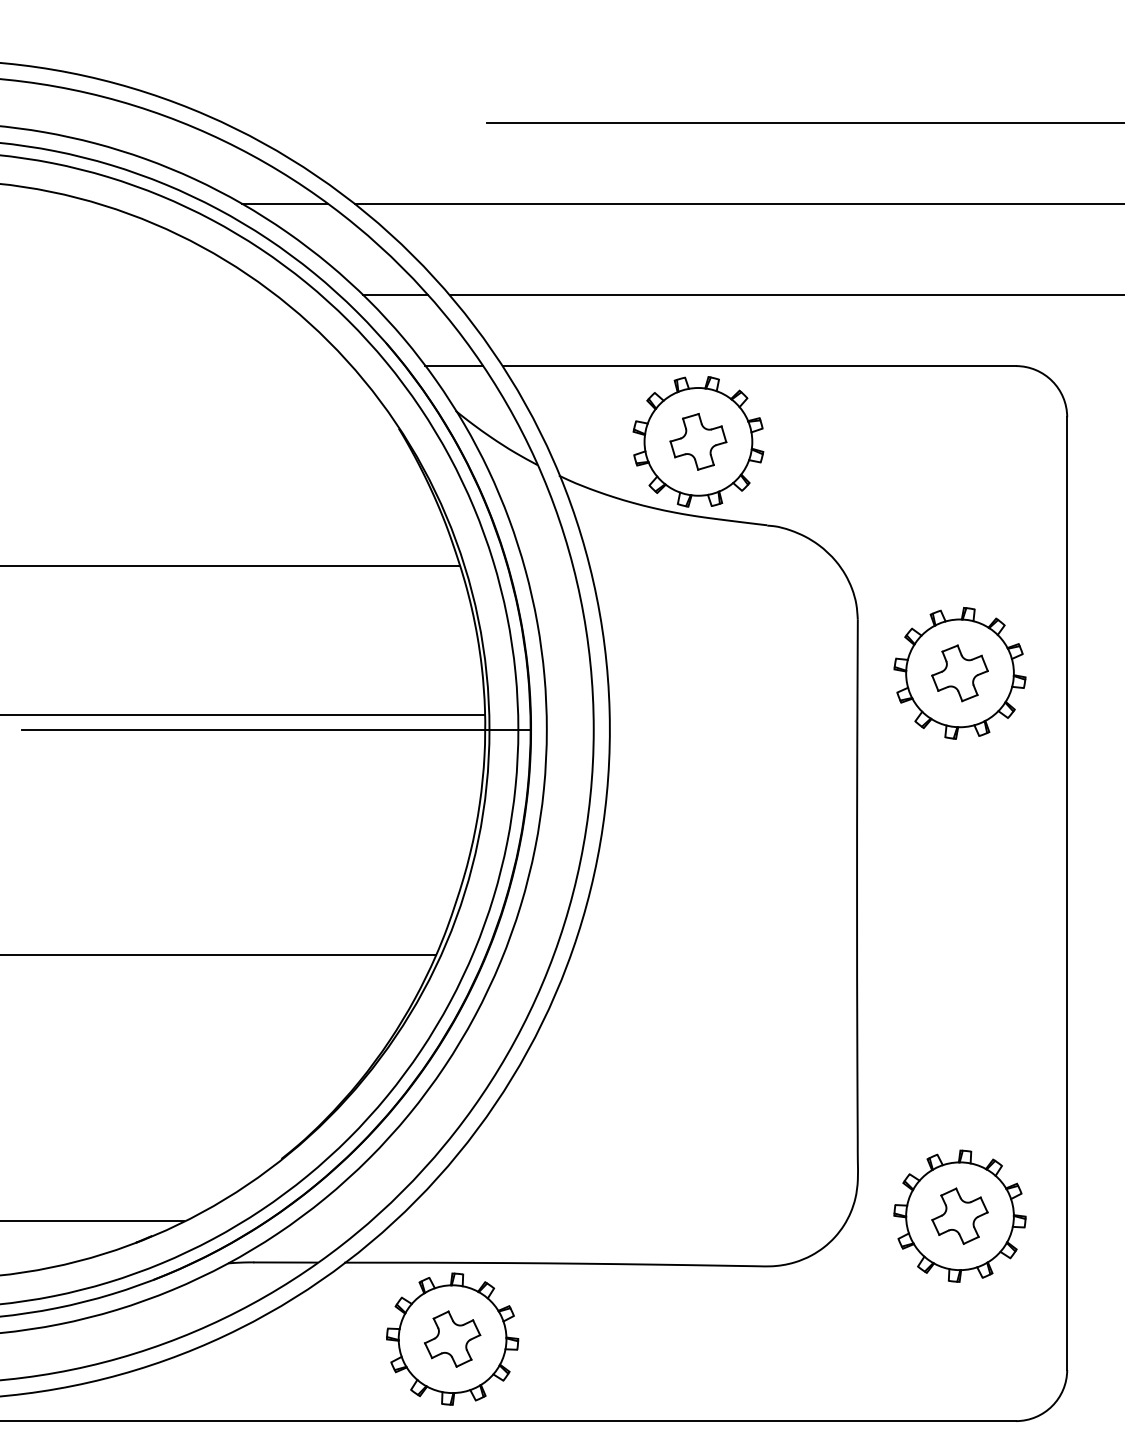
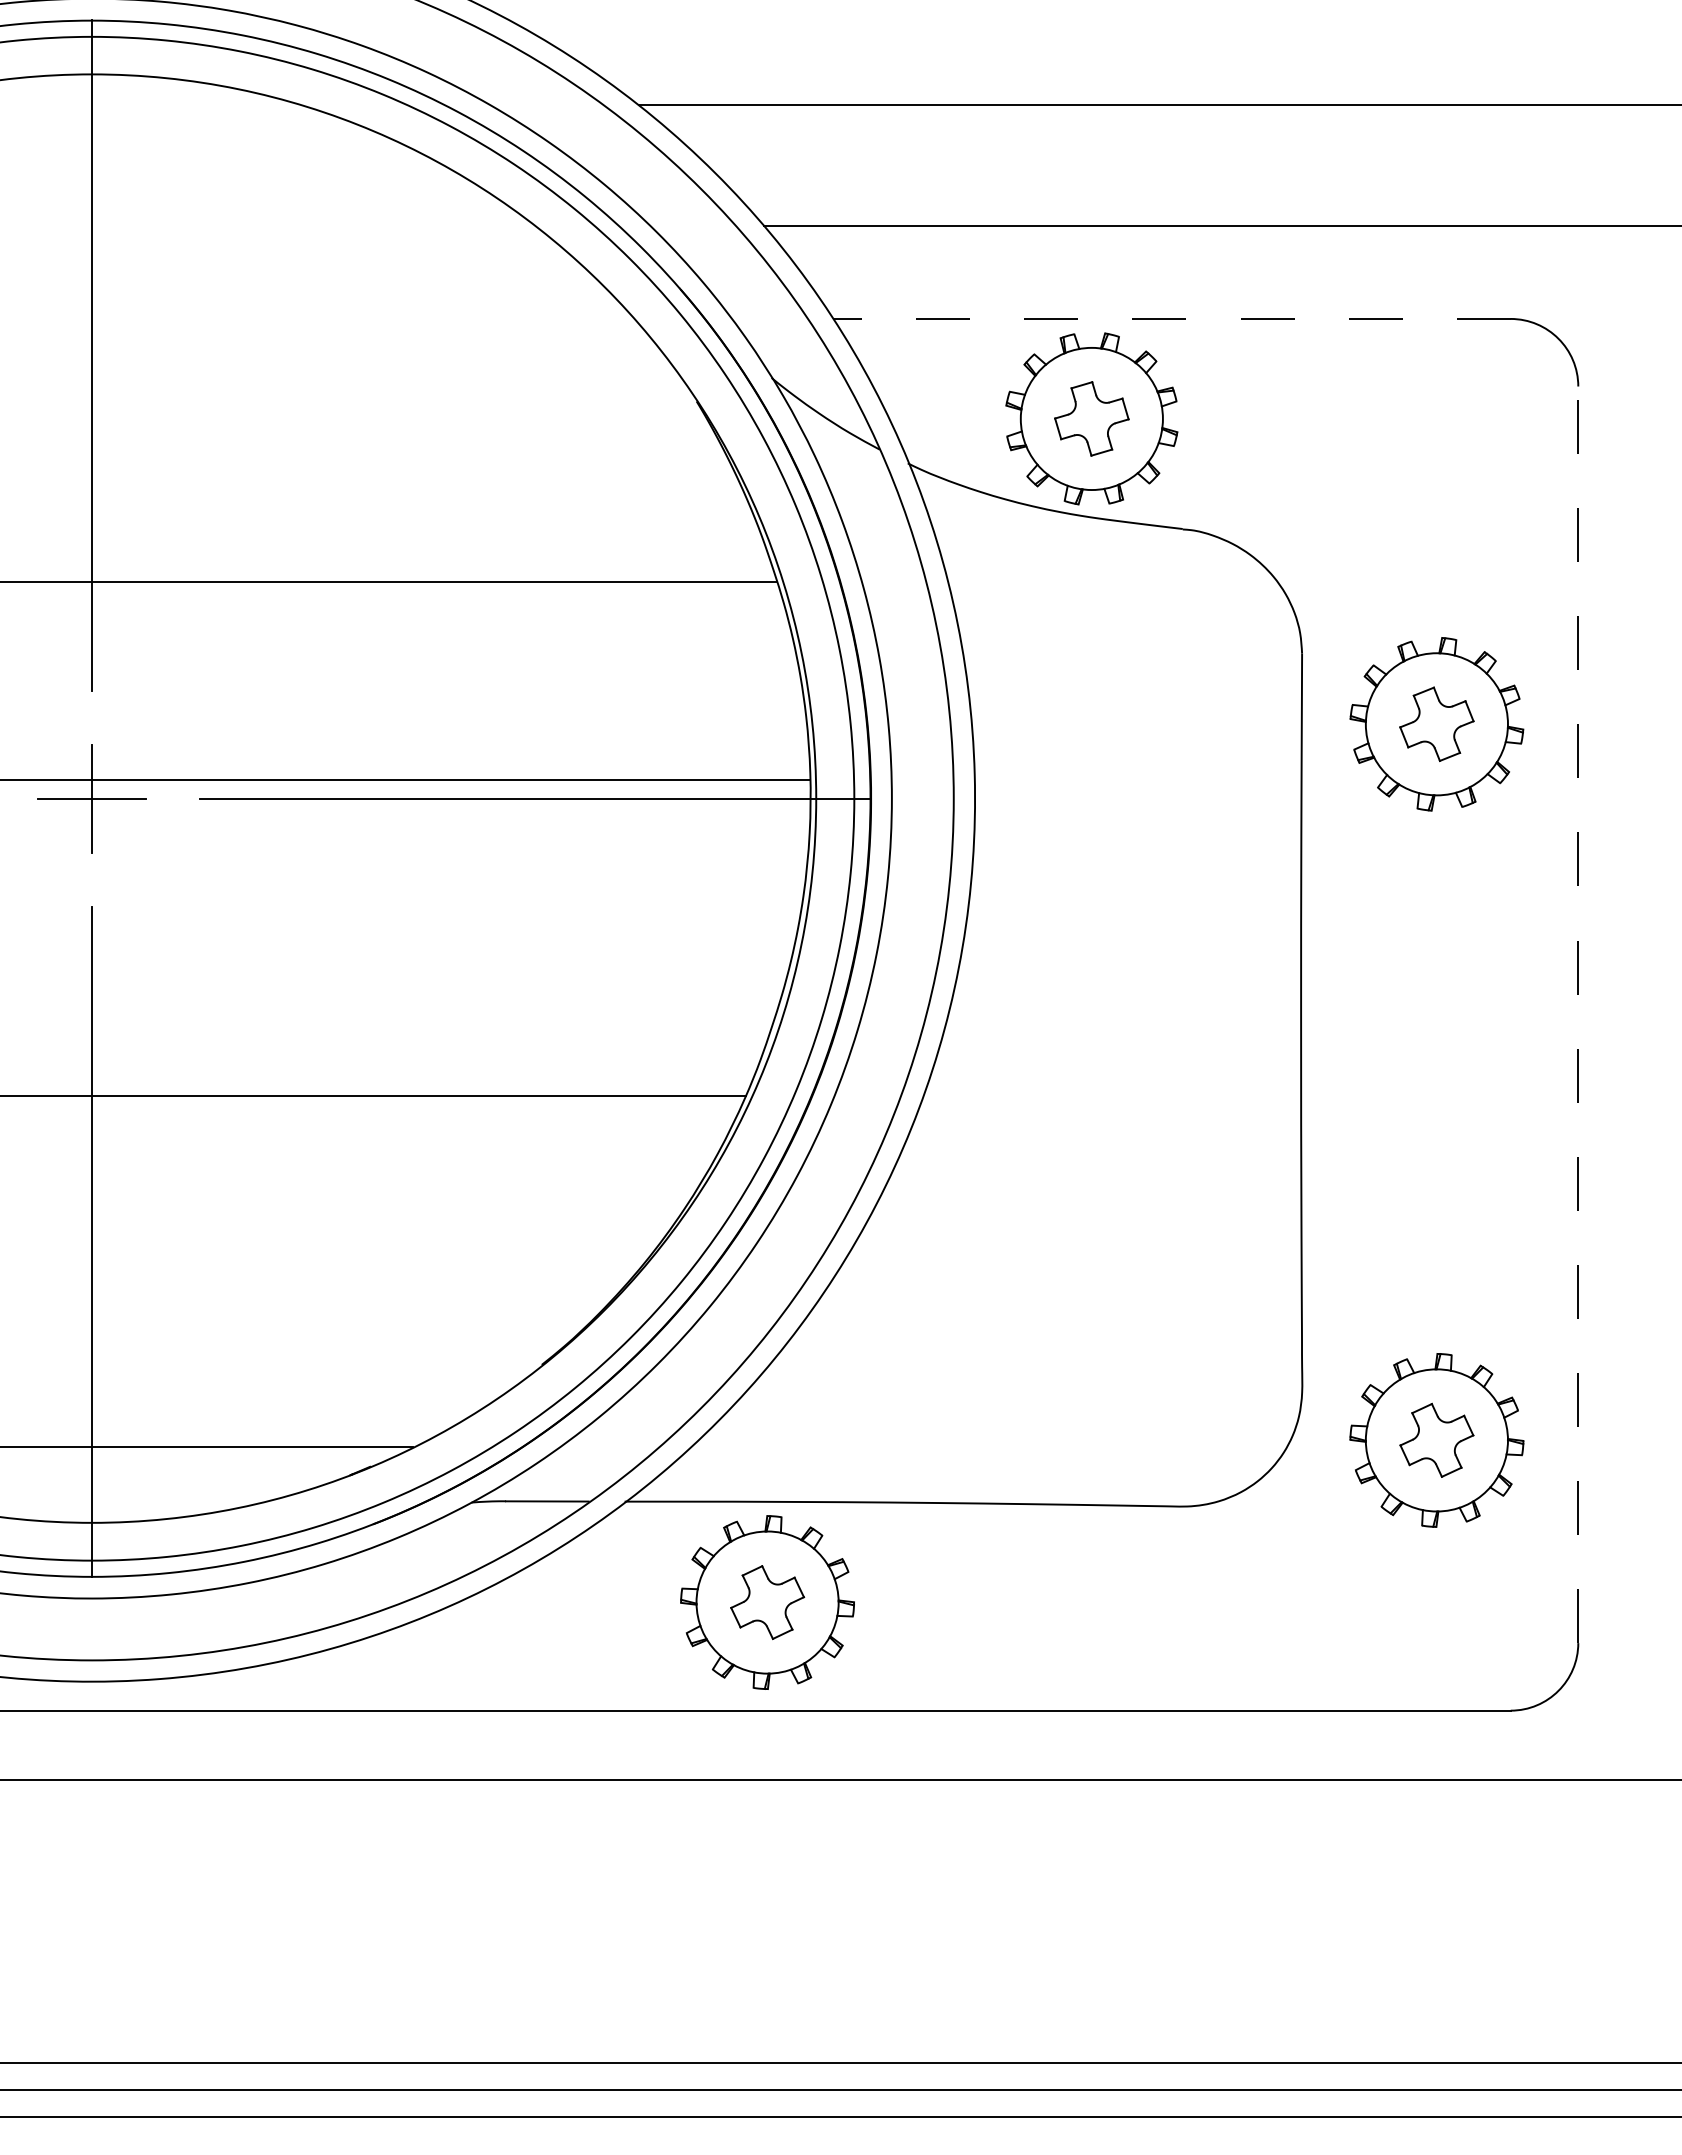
line: (284, 204) -> (546, 105), removed
line: (395, 295) -> (692, 225), removed
line: (454, 365) -> (769, 318), removed
line: (759, 365) -> (1172, 318), solid -> dashed
line: (1067, 893) -> (1578, 1014), solid -> dashed

